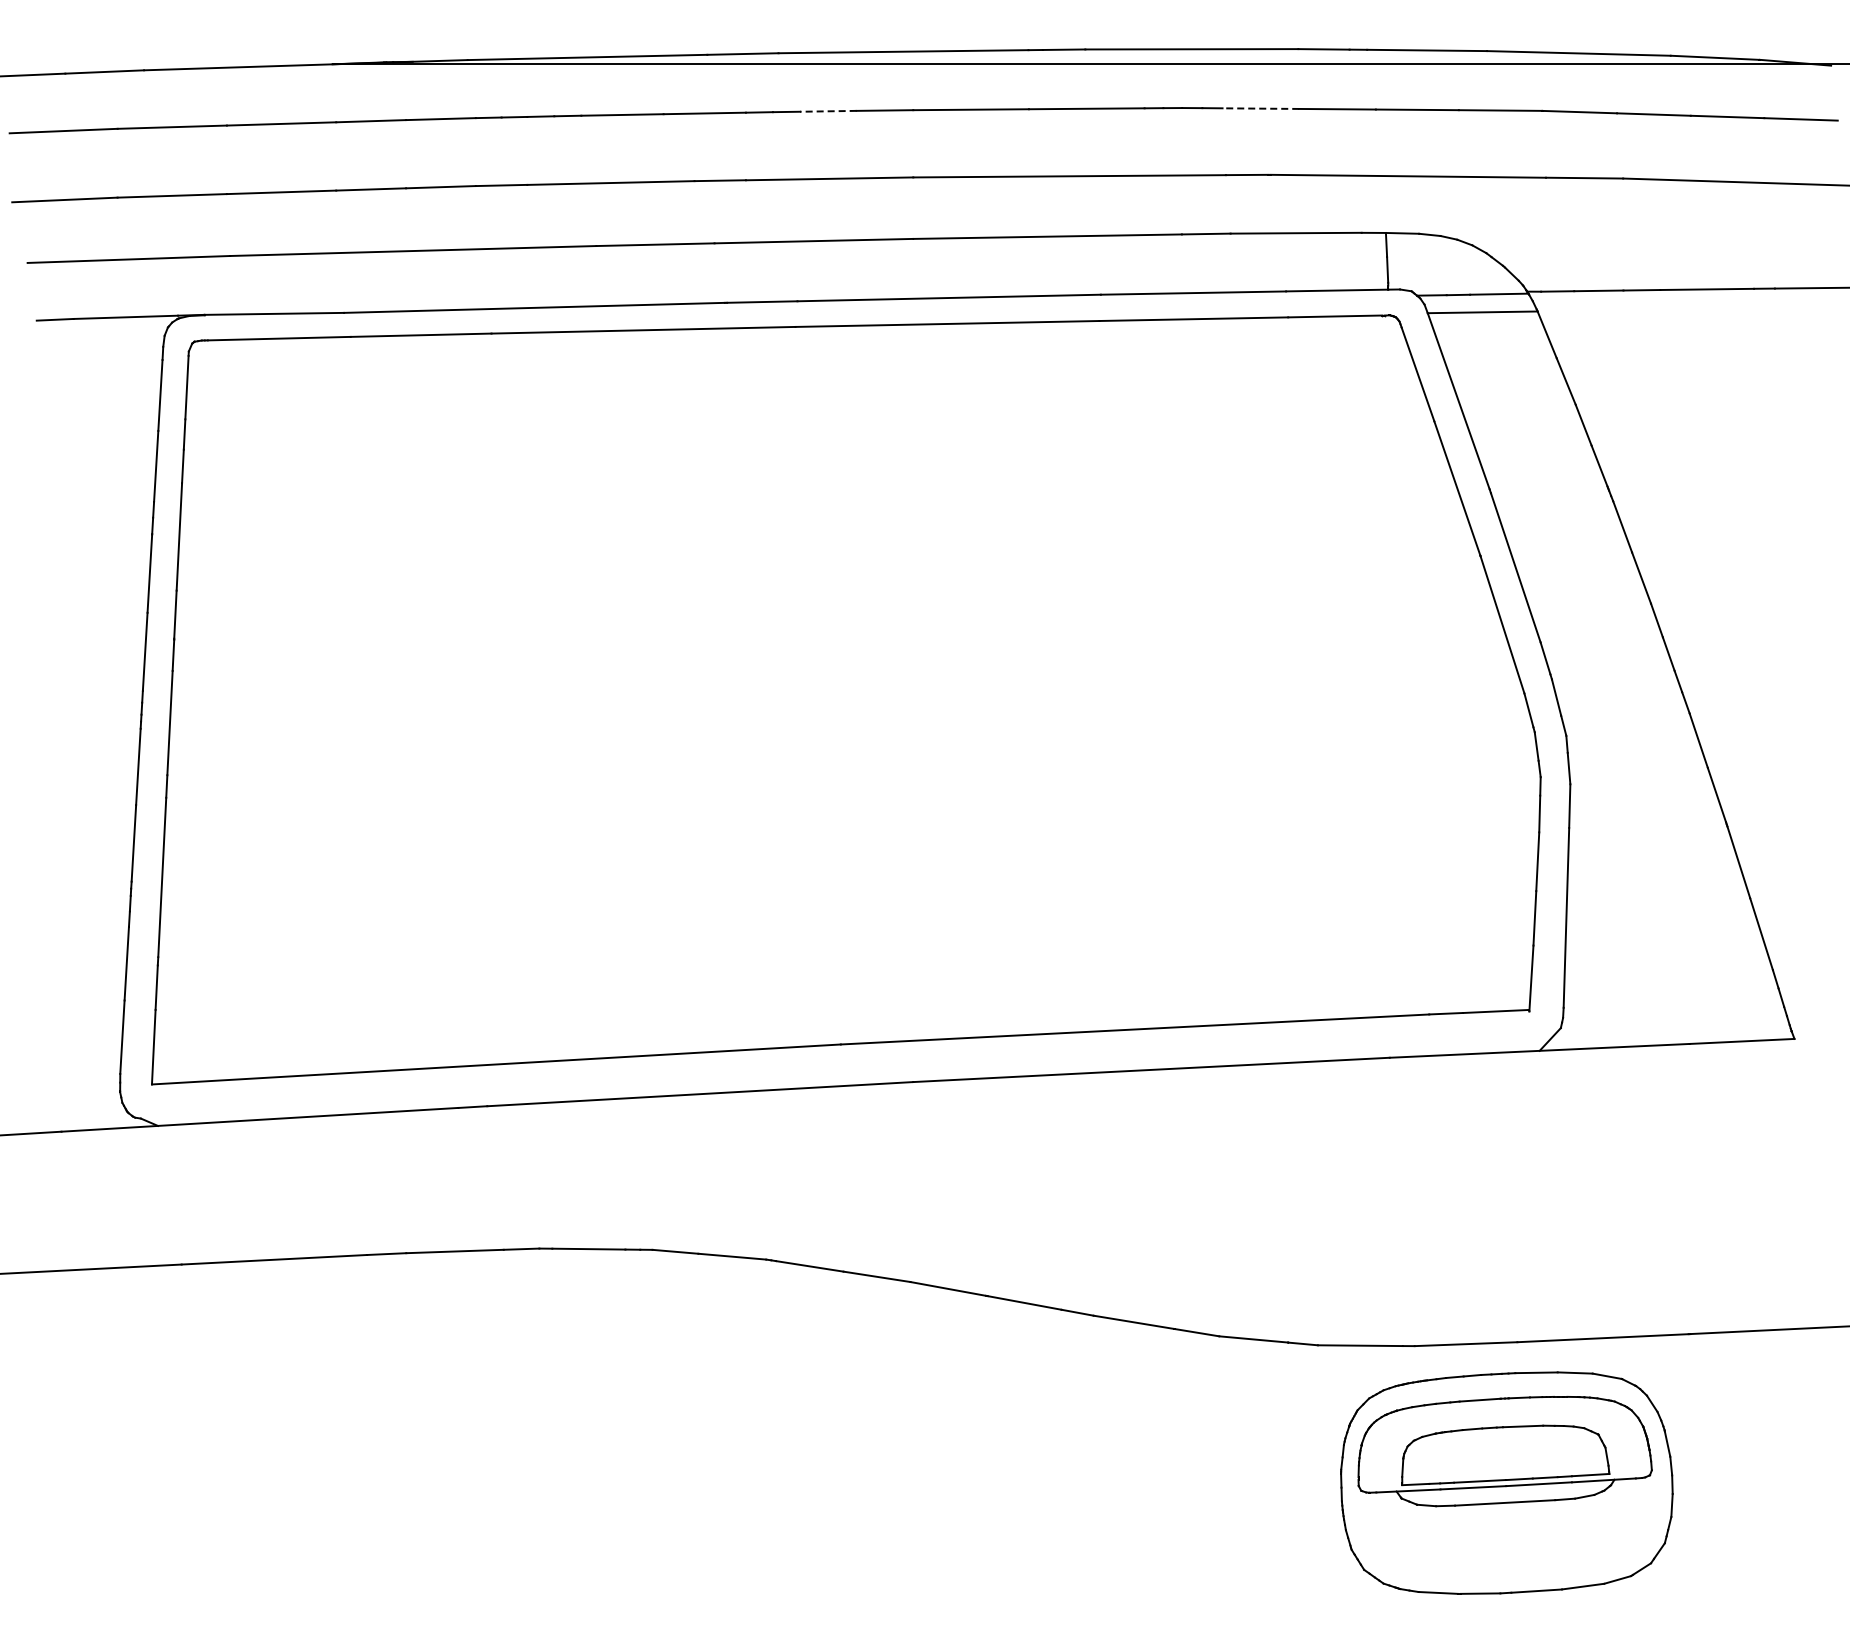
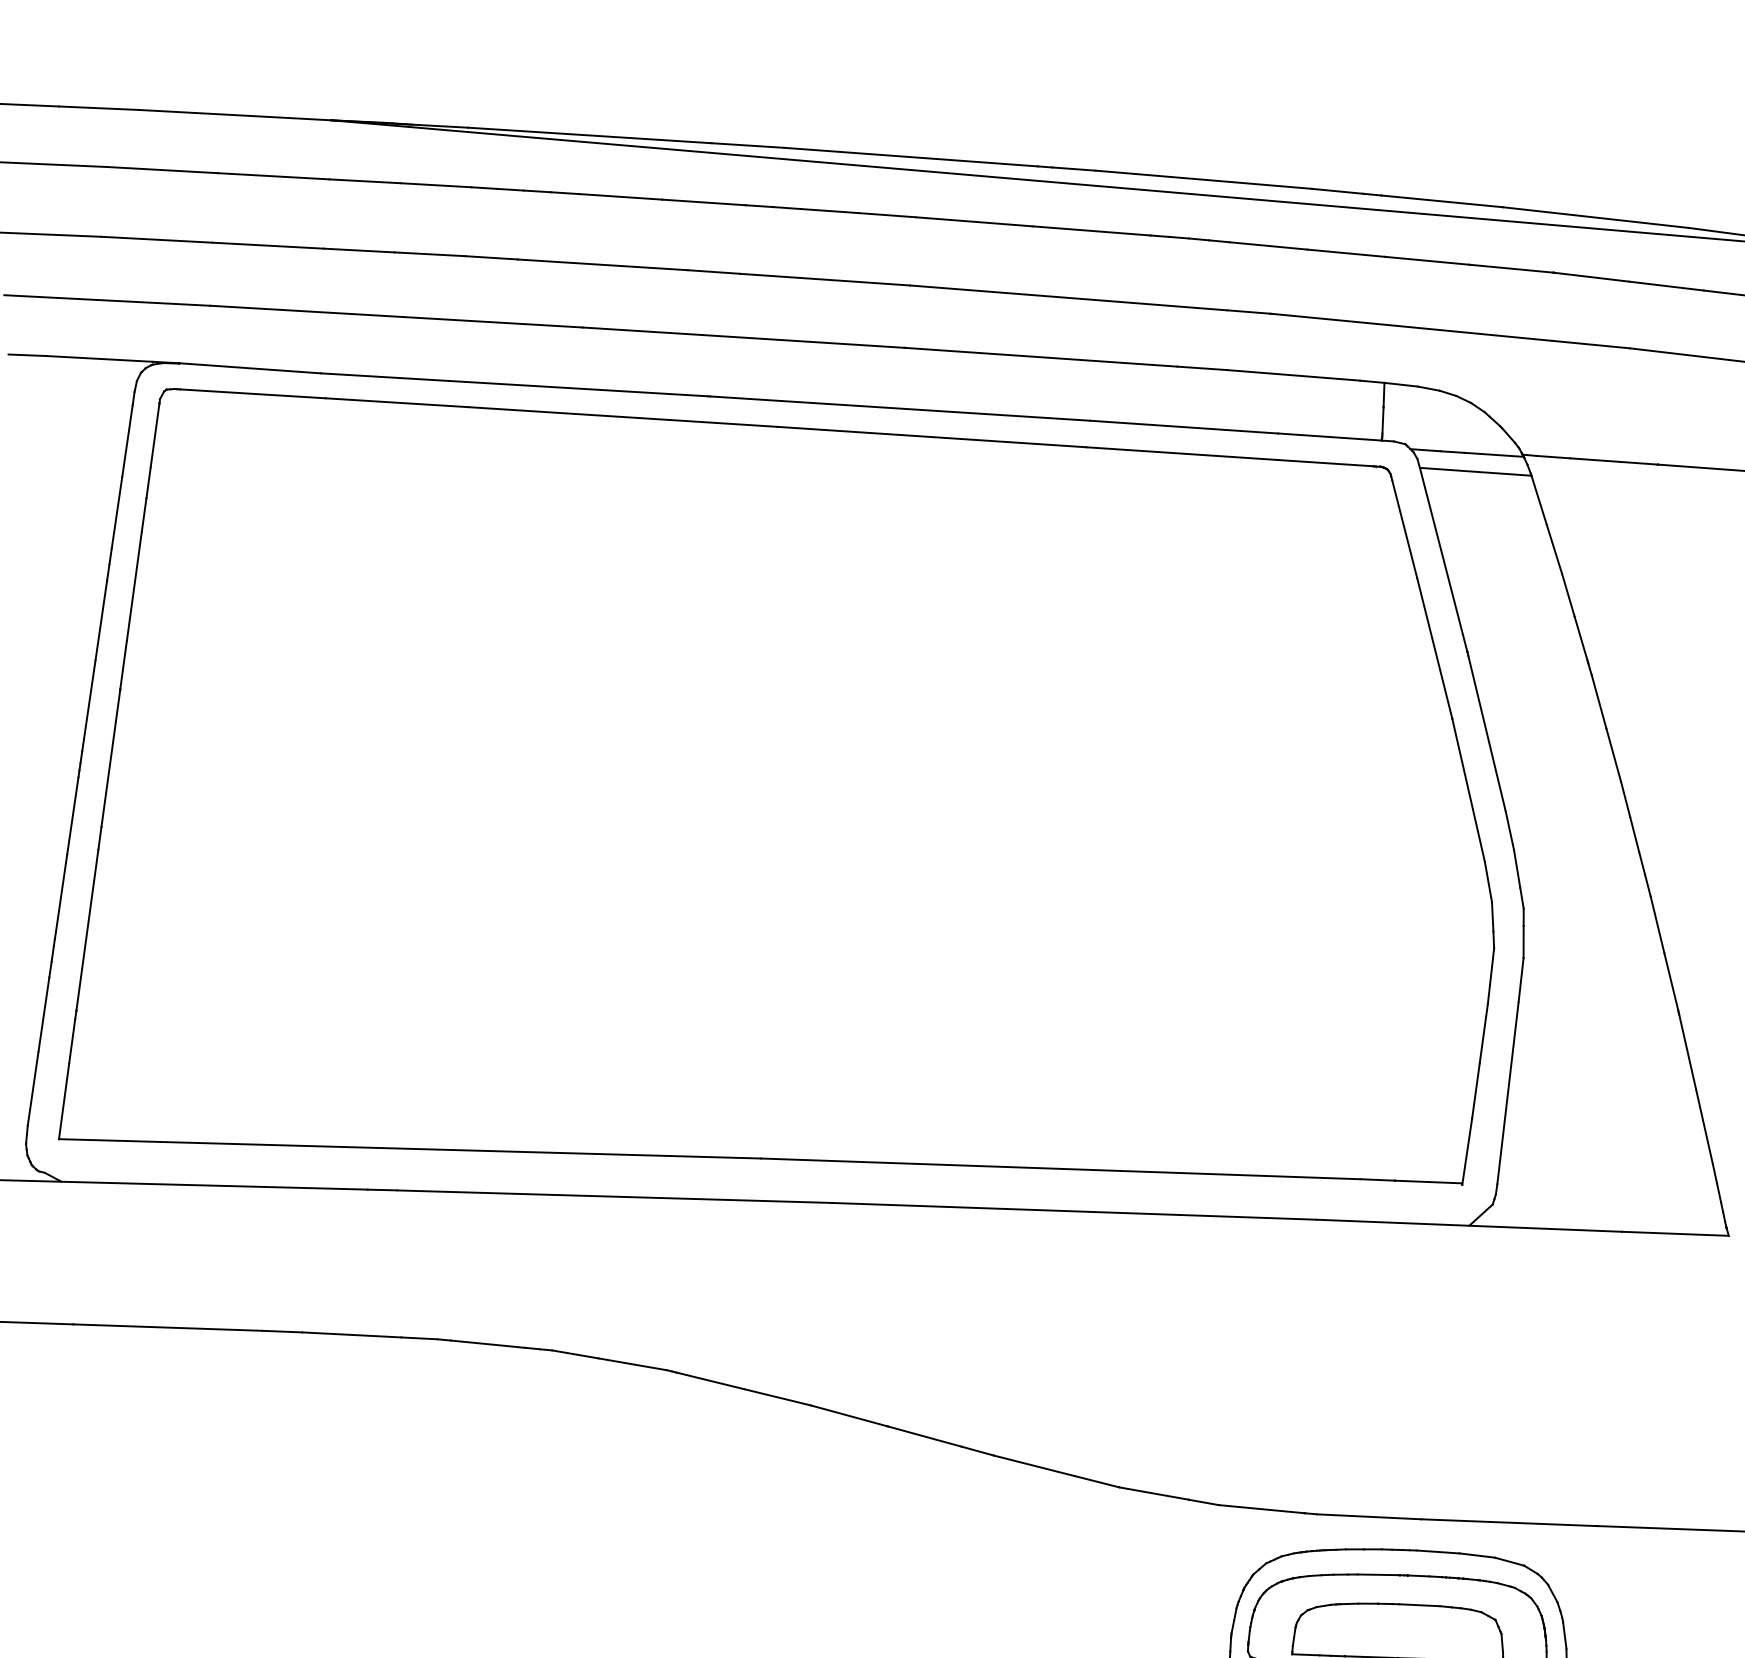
line: (1260, 108) -> (1268, 245), dashed -> solid
line: (827, 111) -> (828, 211), dashed -> solid

